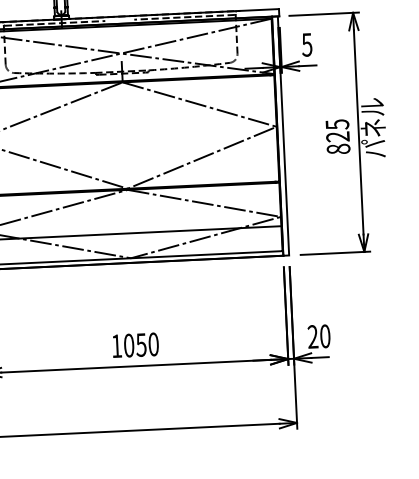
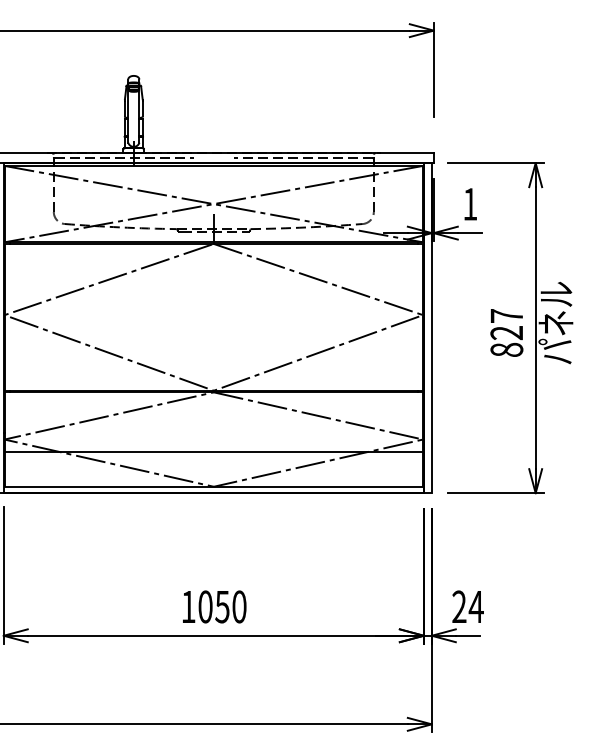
text: (307, 45) -> (470, 204), 5 -> 1
text: (337, 124) -> (506, 316), 825 -> 827
text: (324, 336) -> (475, 606), 20 -> 24

